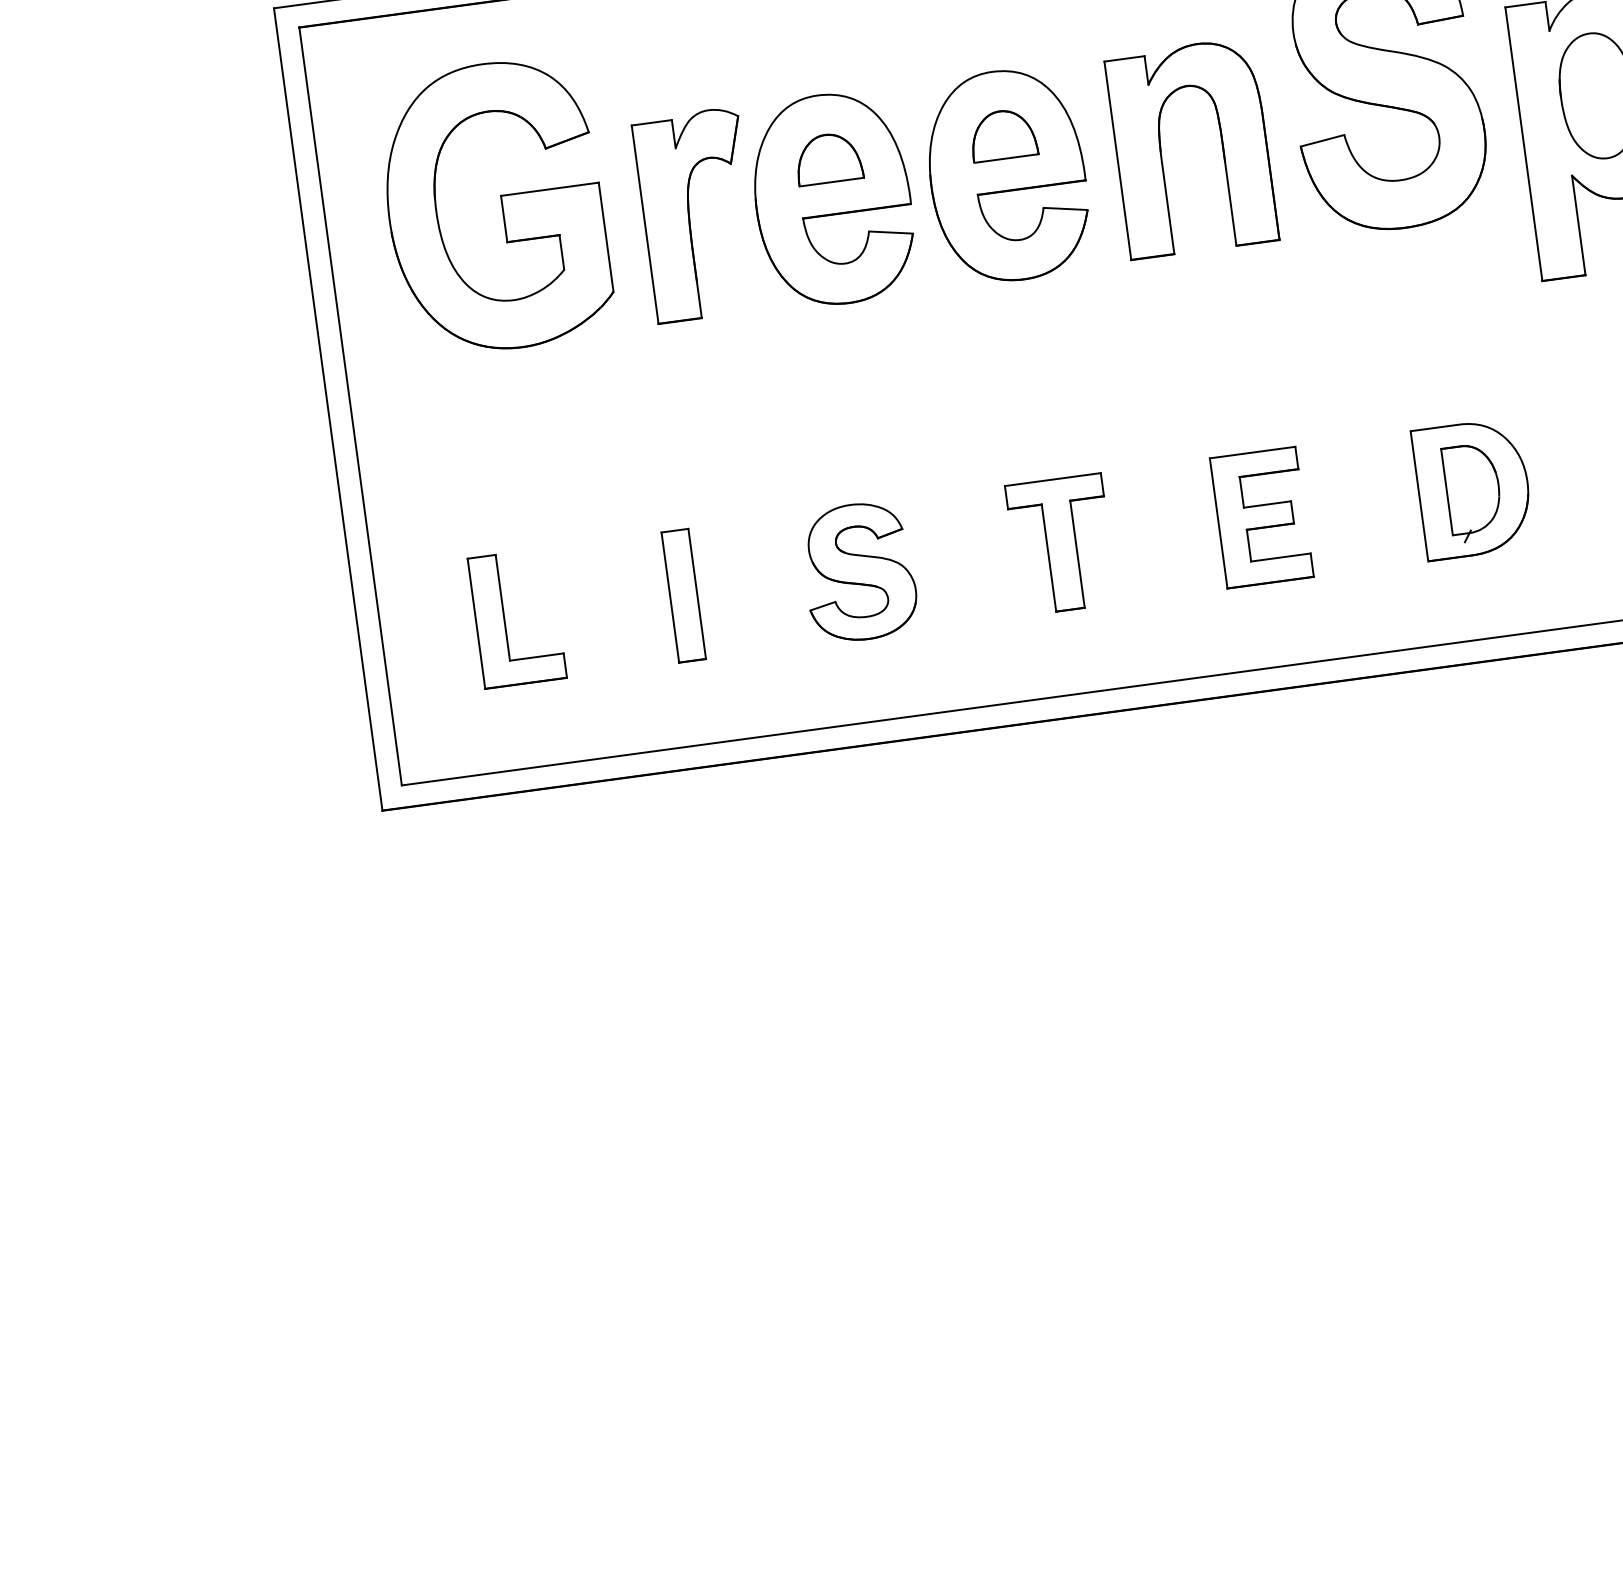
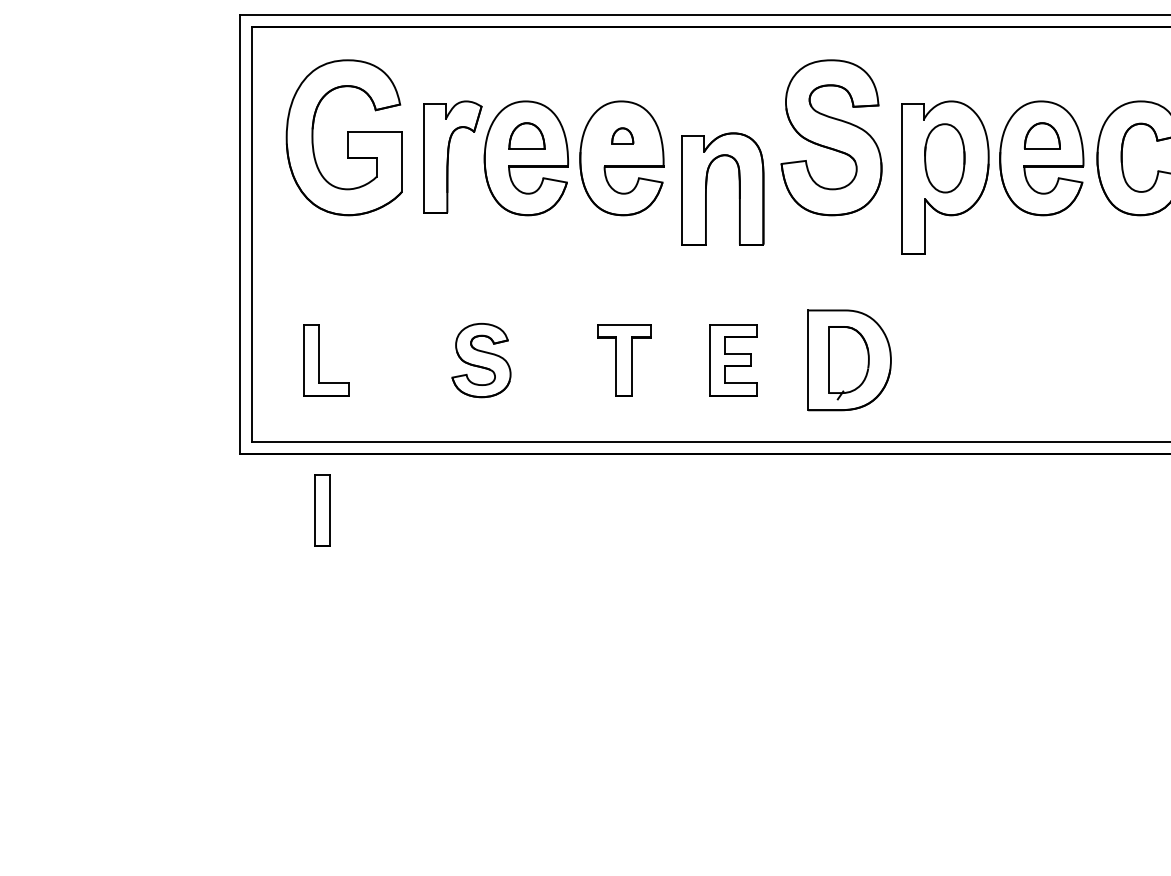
part: (1002, 133) -> (622, 135), size x0.6
part: (1162, 145) -> (707, 185), moved
part: (1473, 488) -> (849, 360), size x1.4
part: (859, 572) -> (481, 360), moved
part: (683, 595) -> (322, 510), moved

